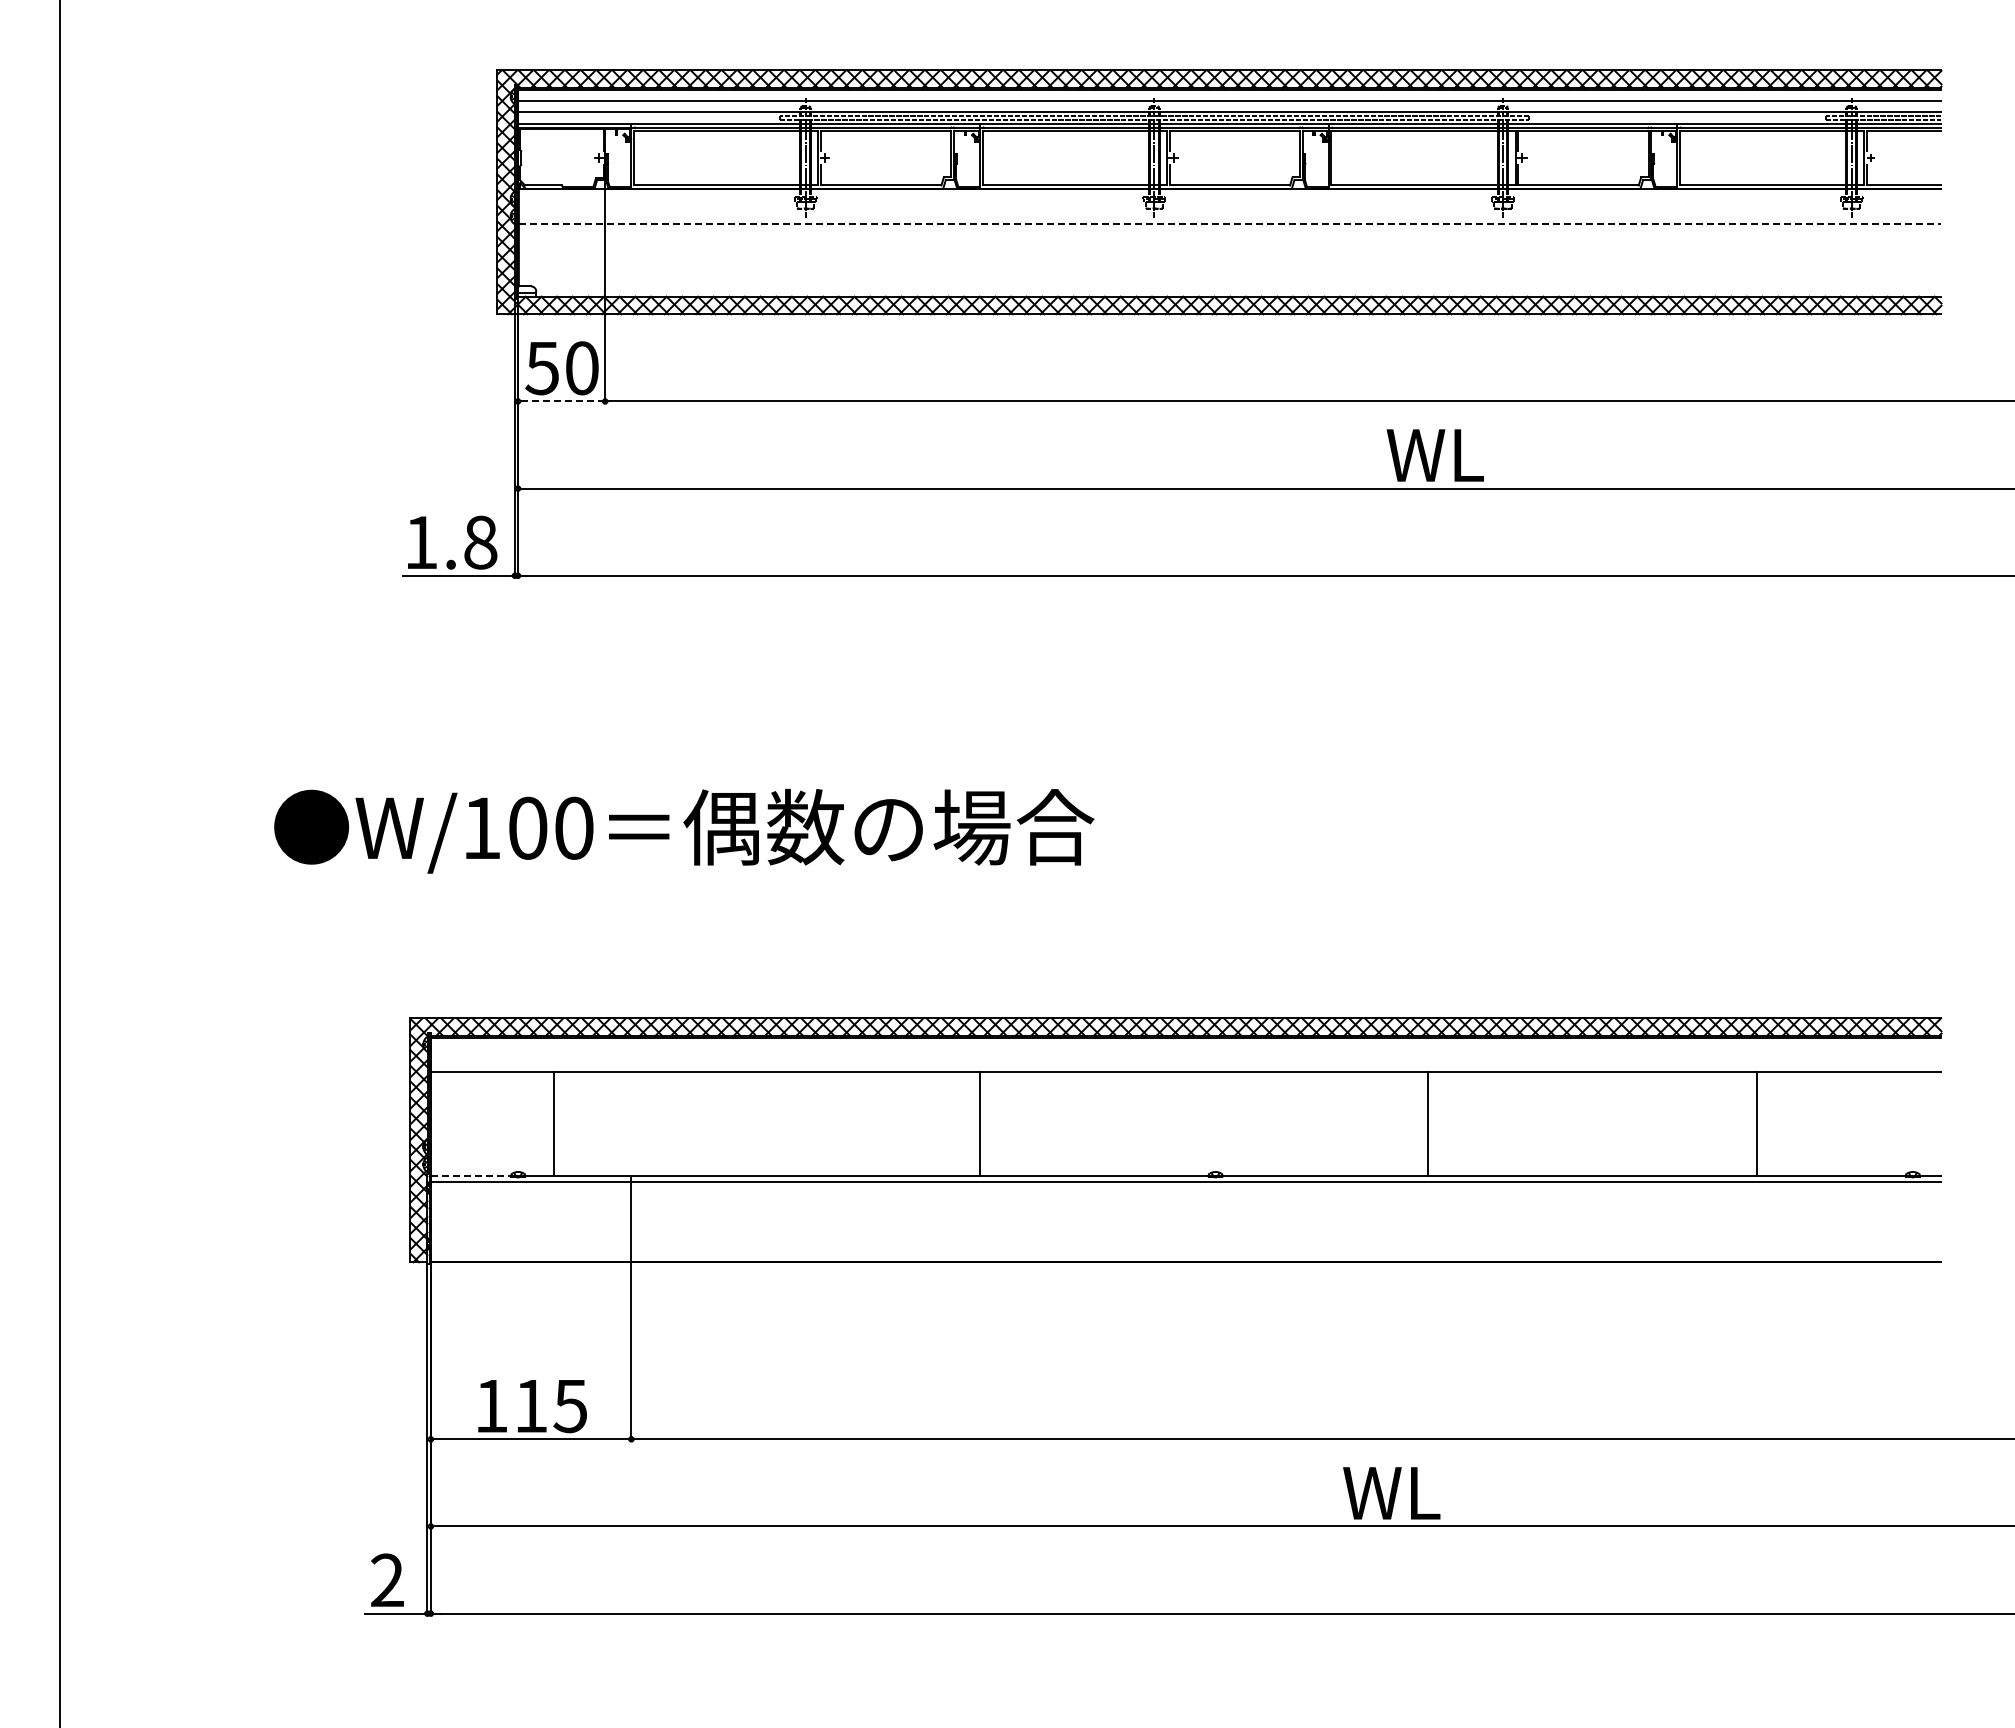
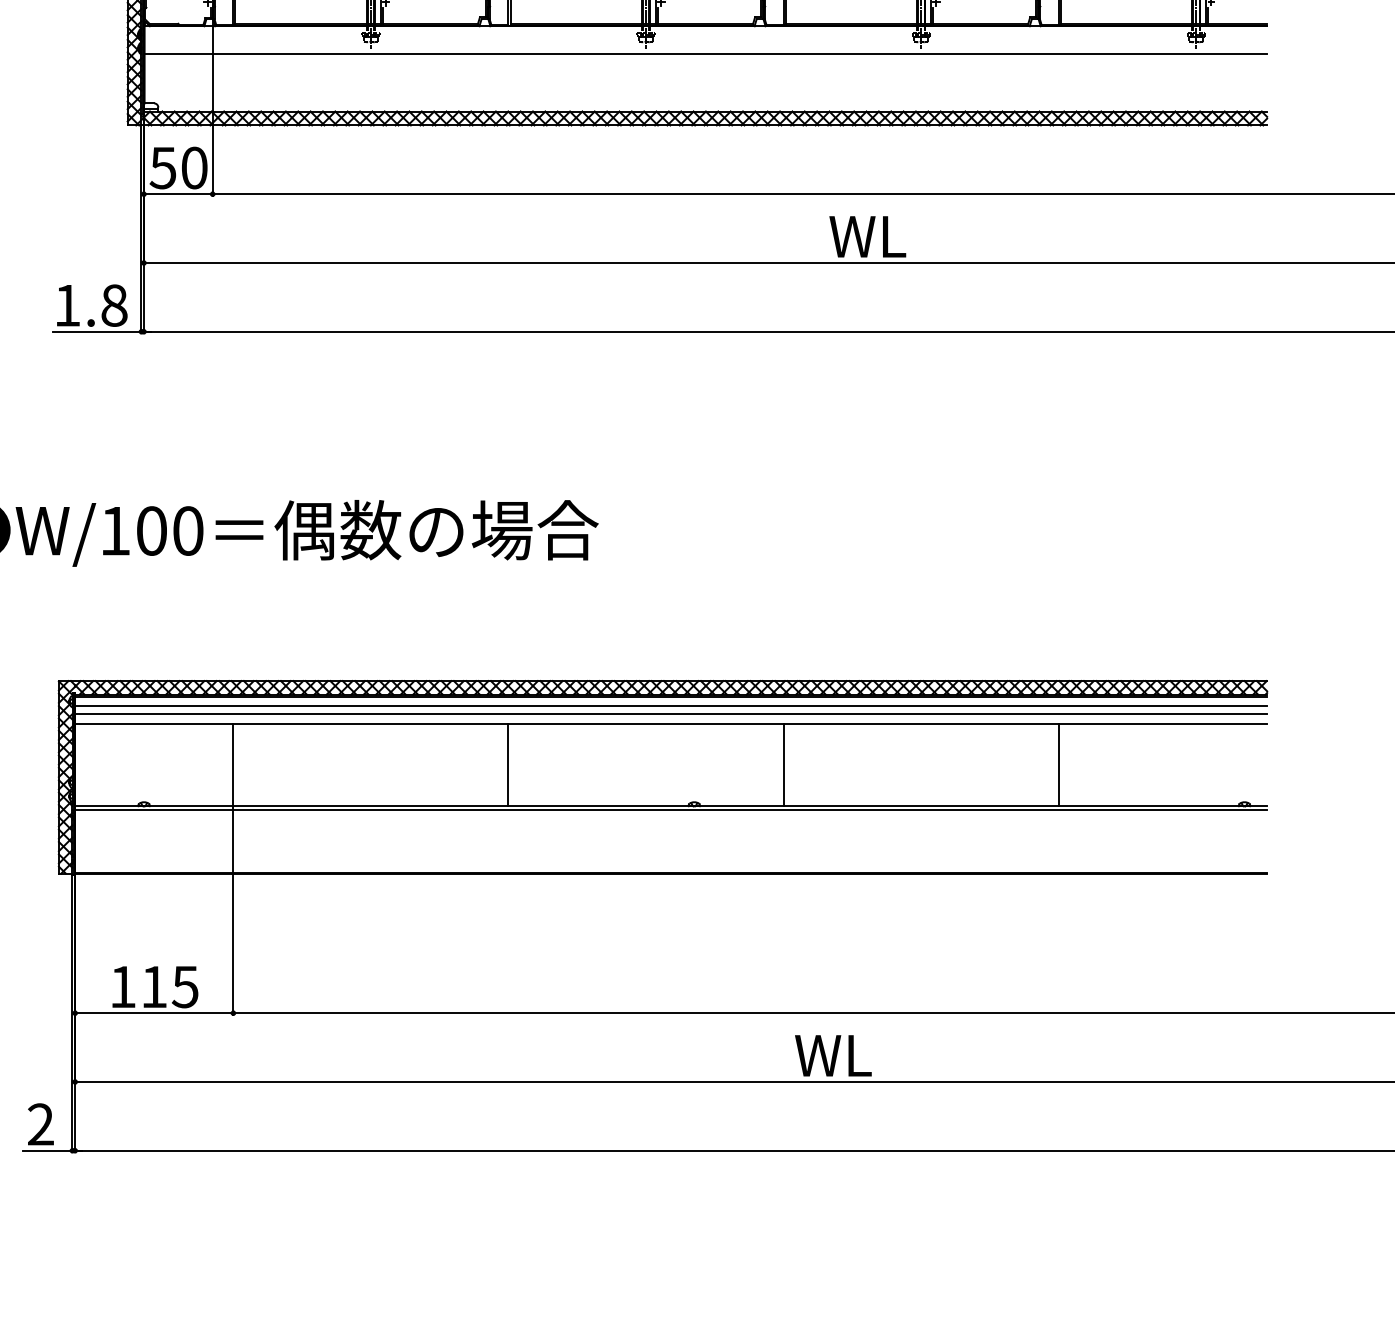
line: (1230, 223) -> (706, 53), dashed -> solid
line: (561, 401) -> (178, 194), dashed -> solid
line: (1185, 1049) -> (670, 705), added
line: (1185, 1060) -> (670, 714), added
line: (554, 1124) -> (233, 764), moved
line: (1427, 1124) -> (783, 764), moved
line: (1757, 1124) -> (1058, 764), moved
line: (471, 1176) -> (107, 805), dashed -> solid

